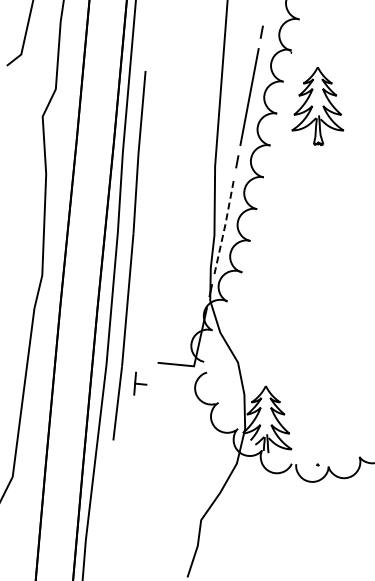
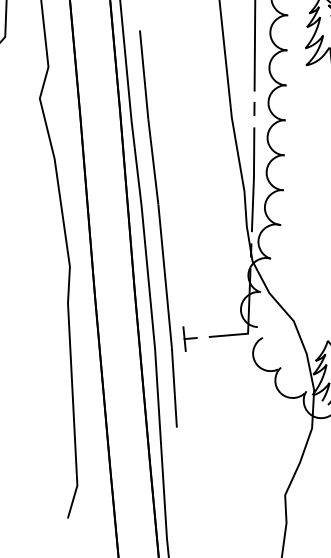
line: (225, 225) -> (254, 178), dashed -> solid
part: (140, 383) -> (190, 337), moved

